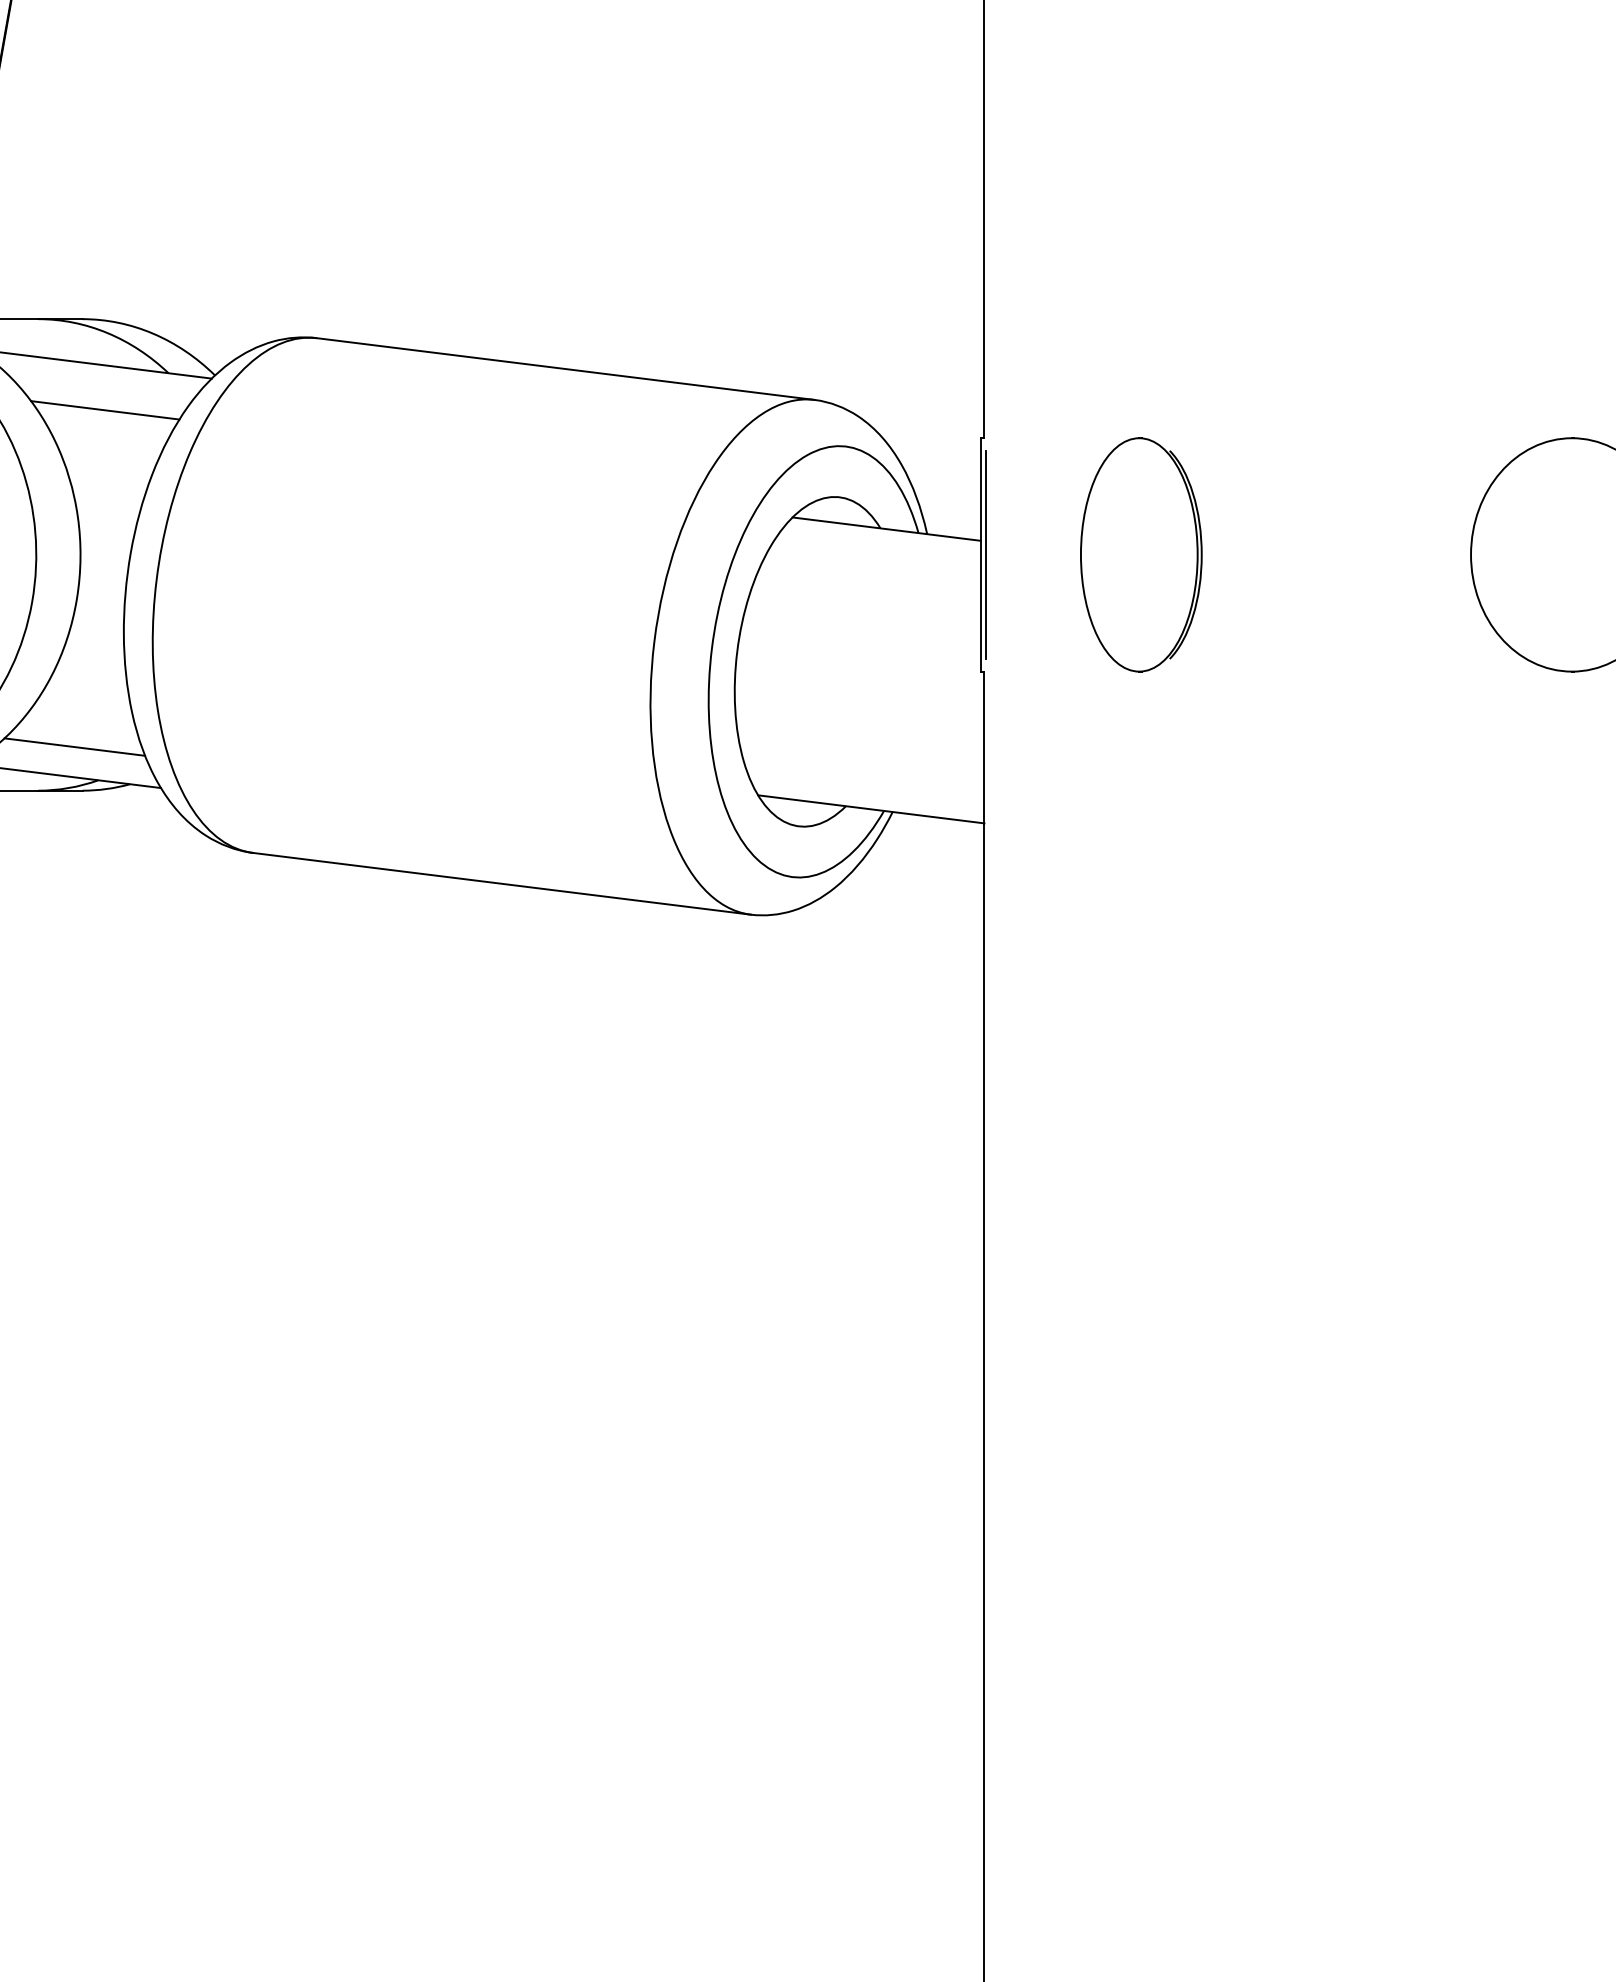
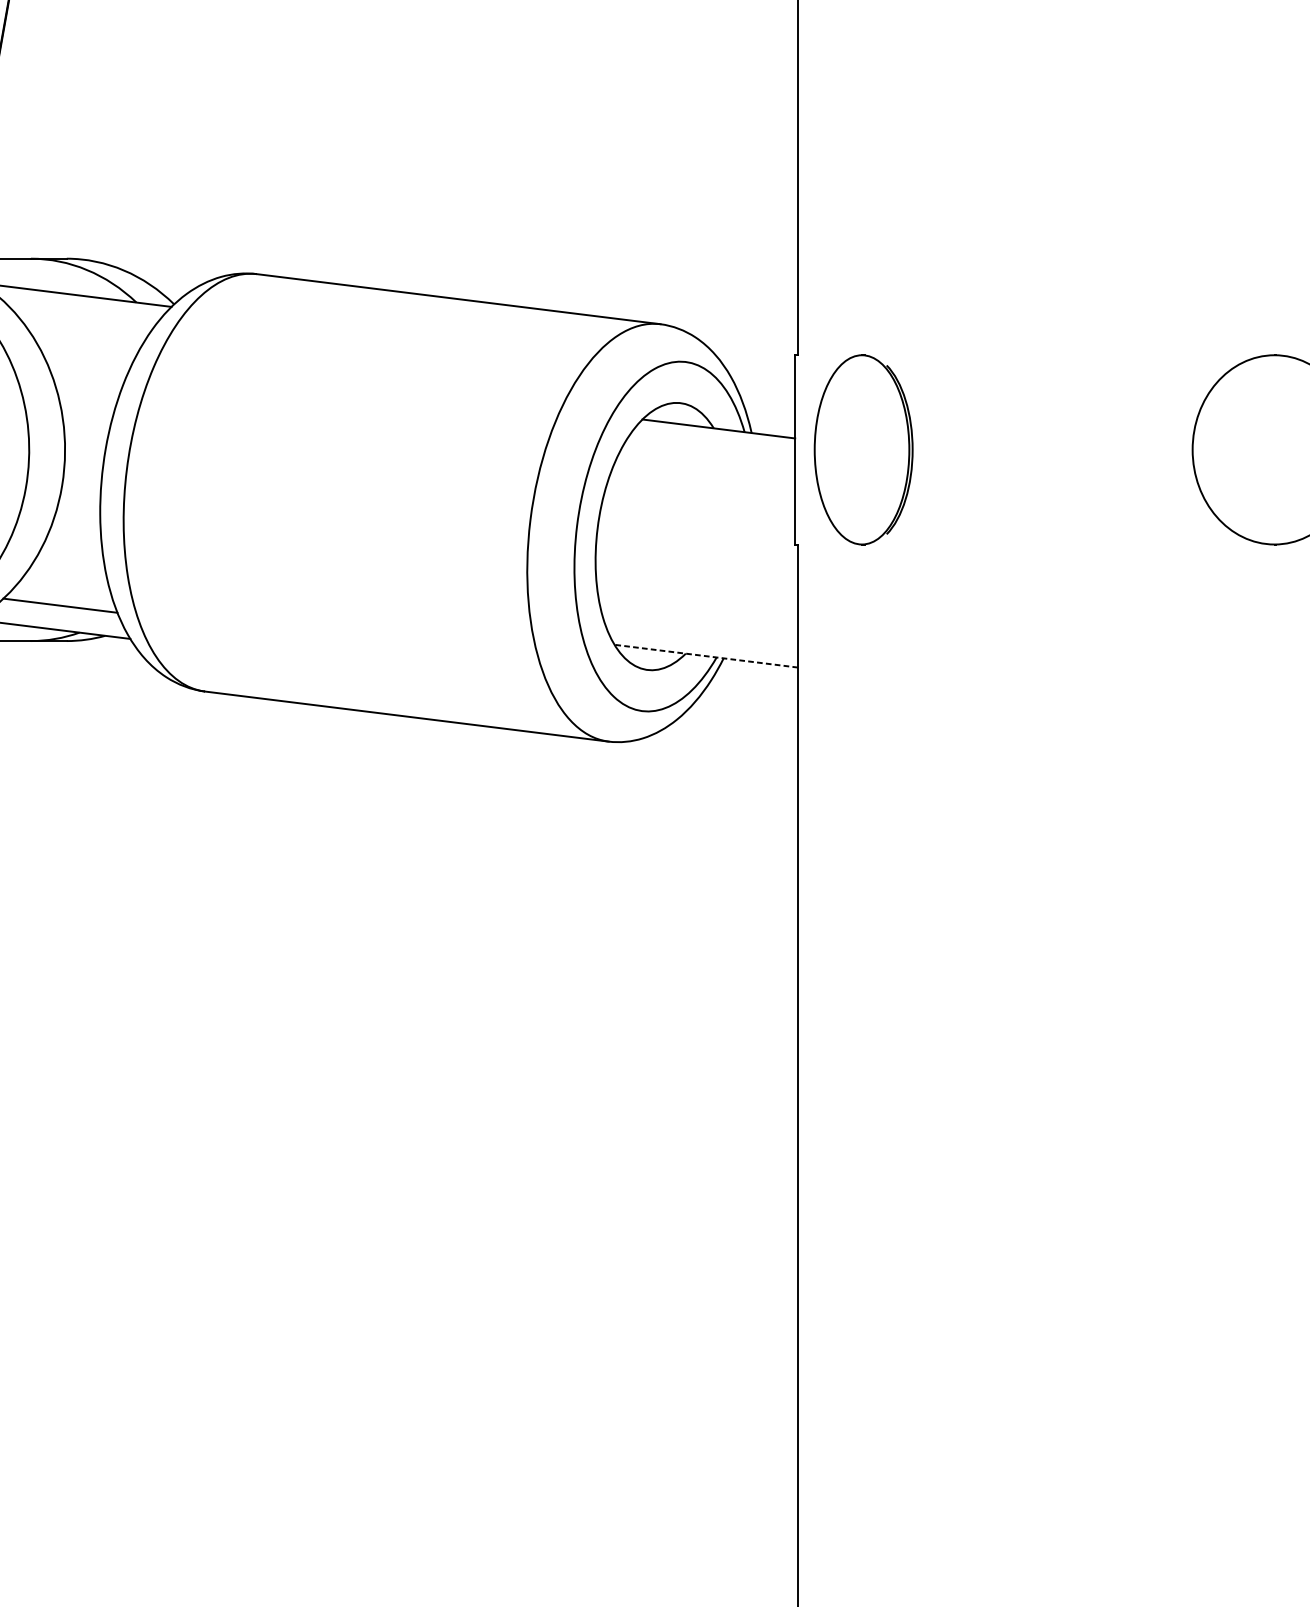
line: (105, 410) -> (85, 332), removed
line: (985, 554) -> (798, 449), removed
part: (1141, 554) -> (863, 449), moved
line: (870, 809) -> (705, 656), solid -> dashed

